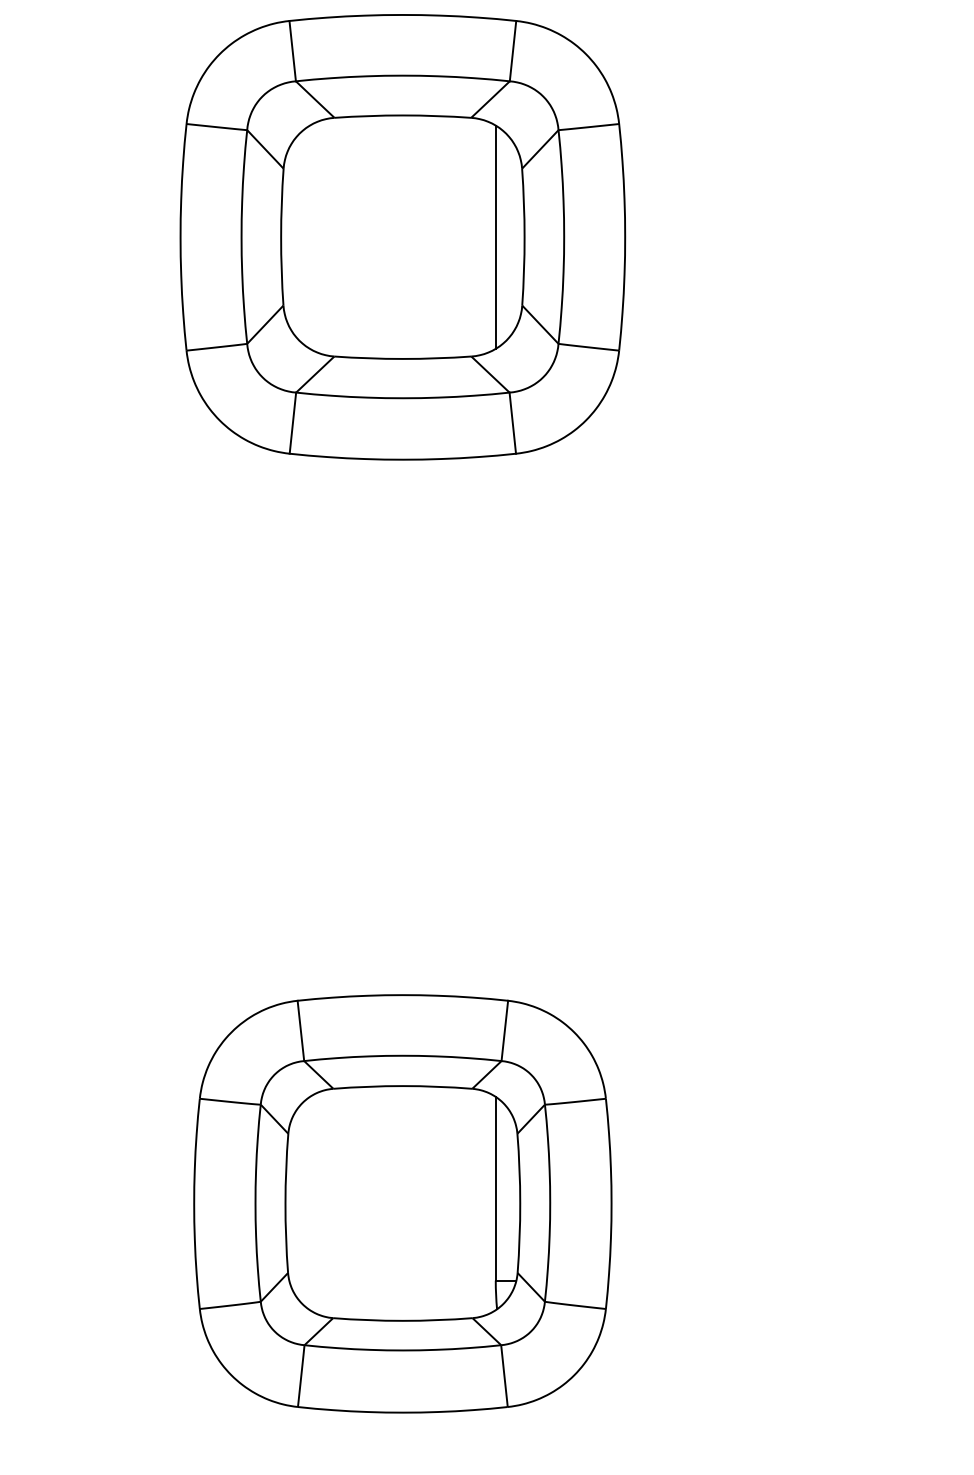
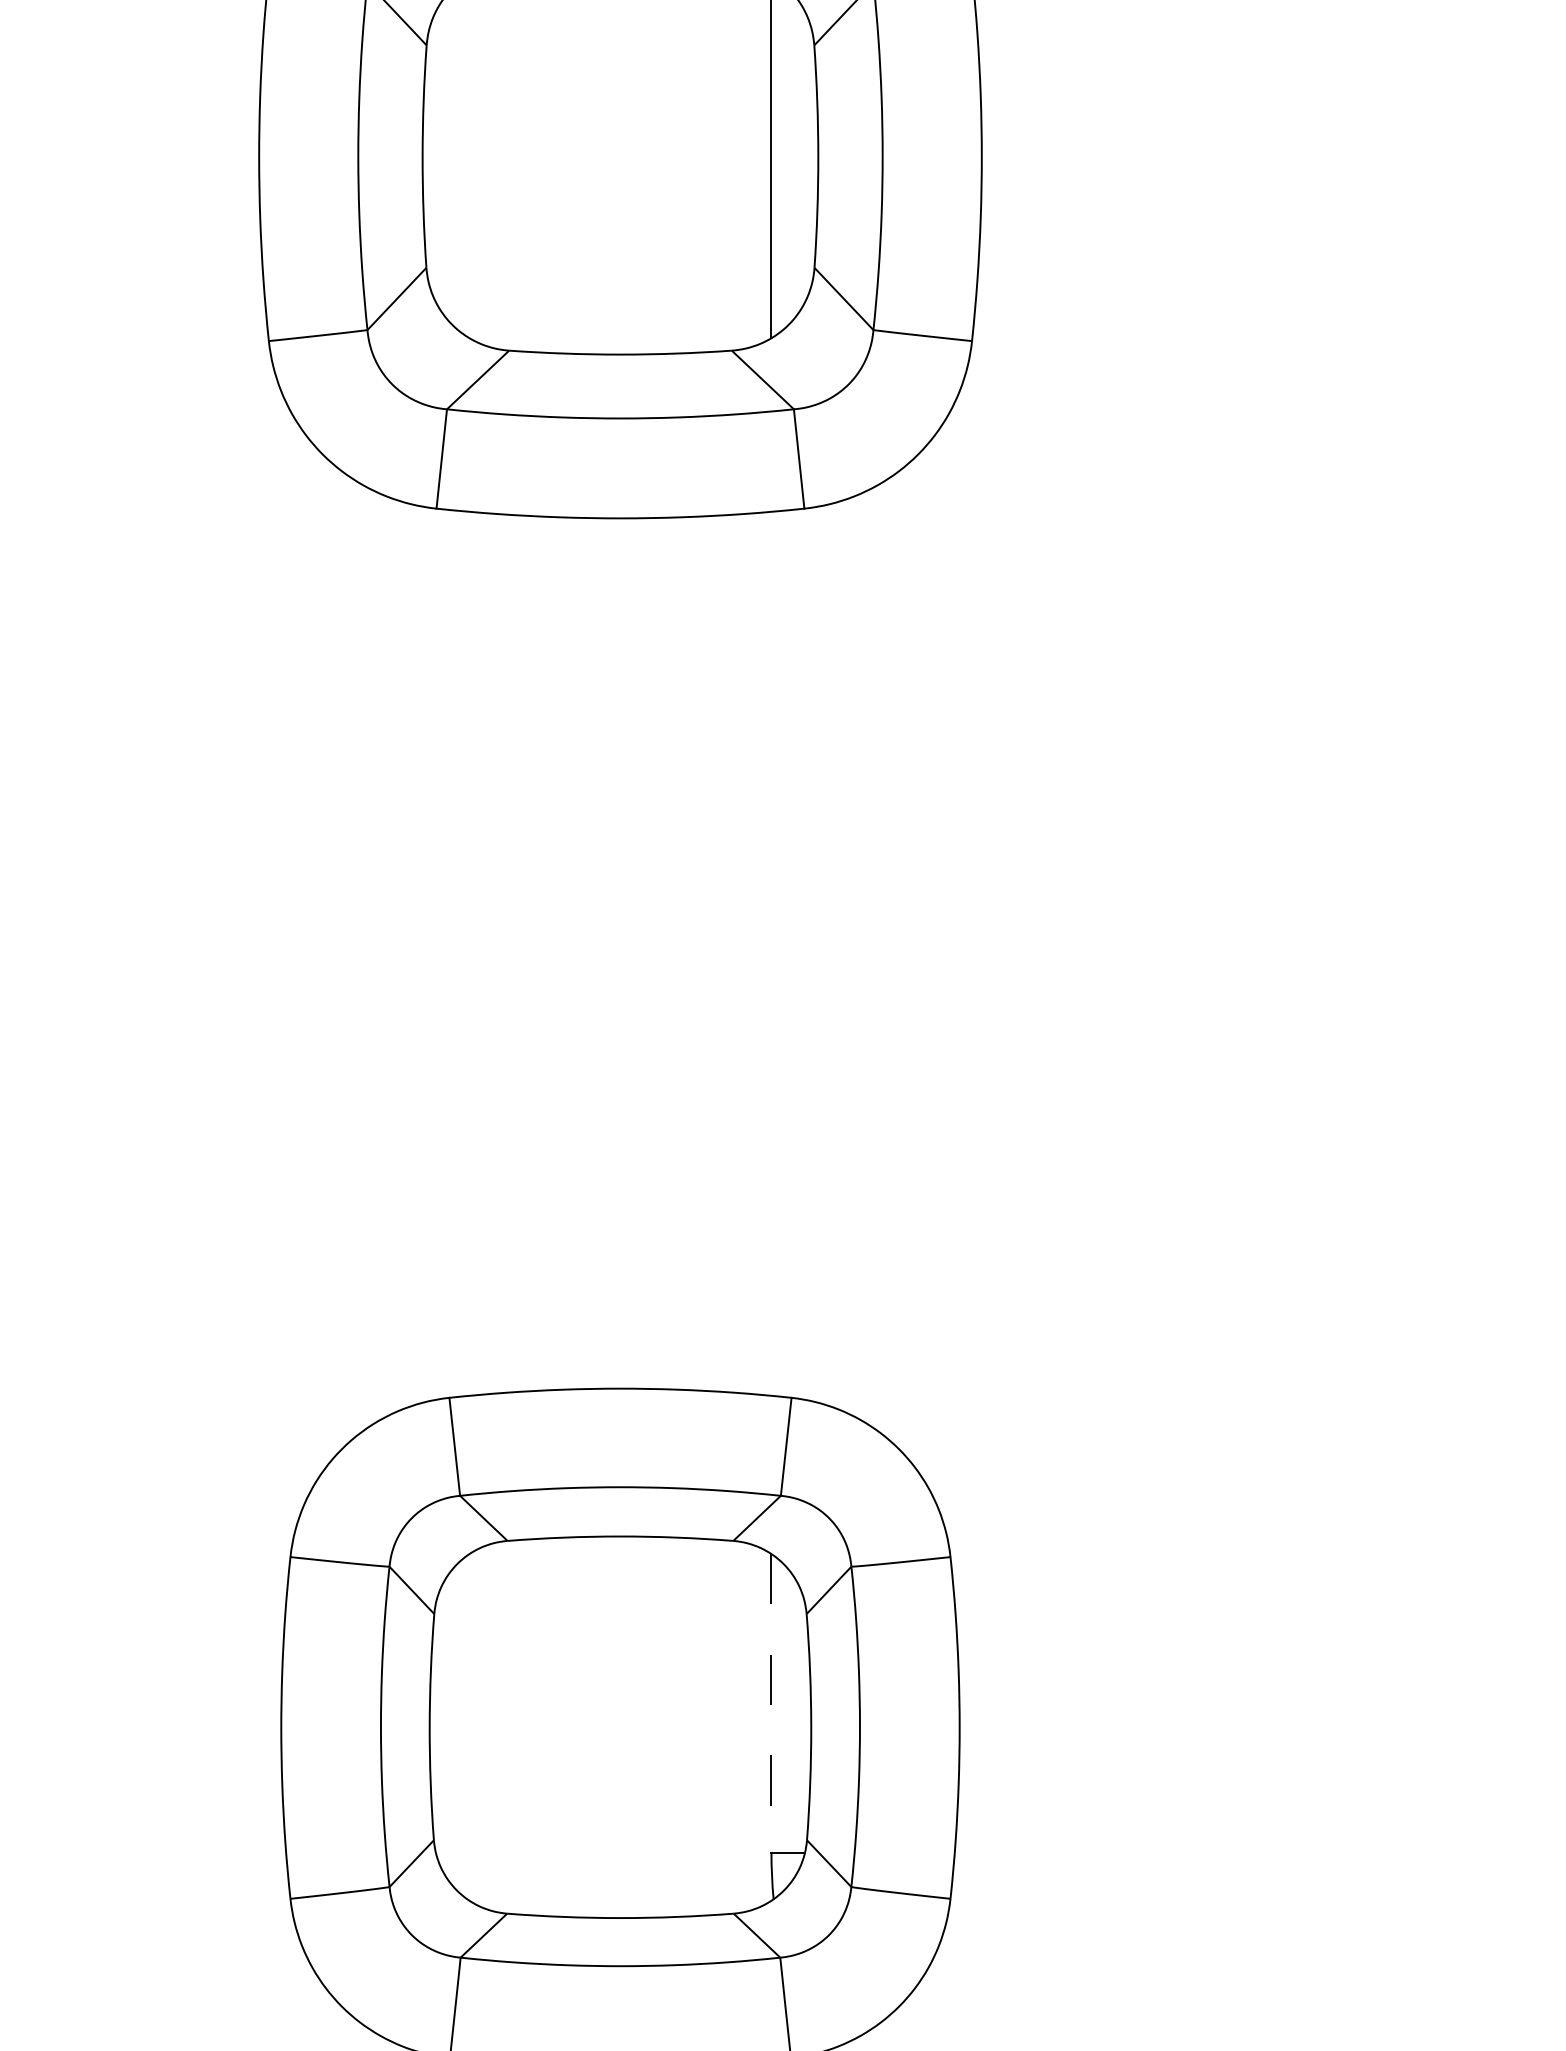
line: (495, 1188) -> (771, 1702), solid -> dashed

